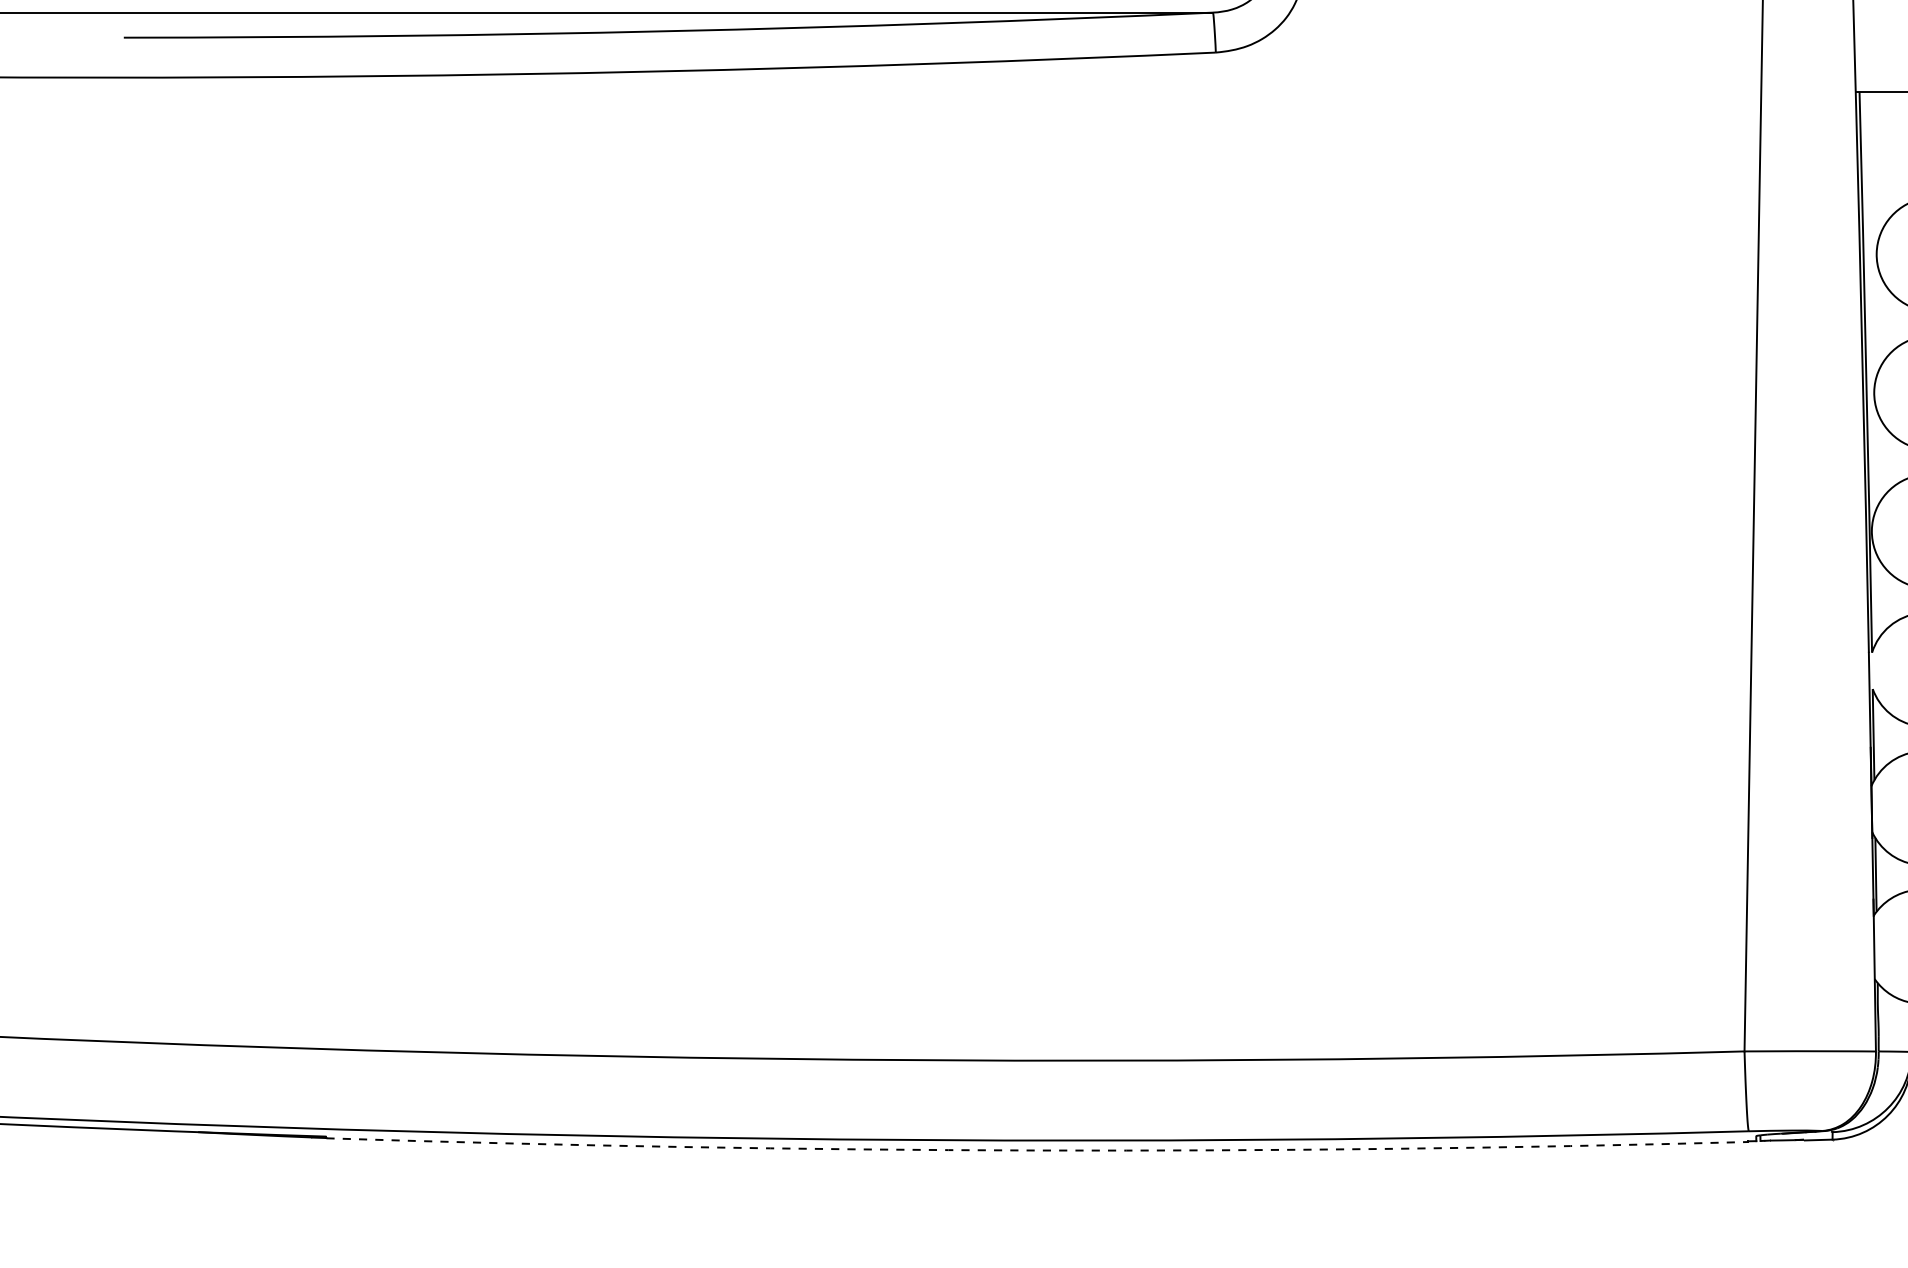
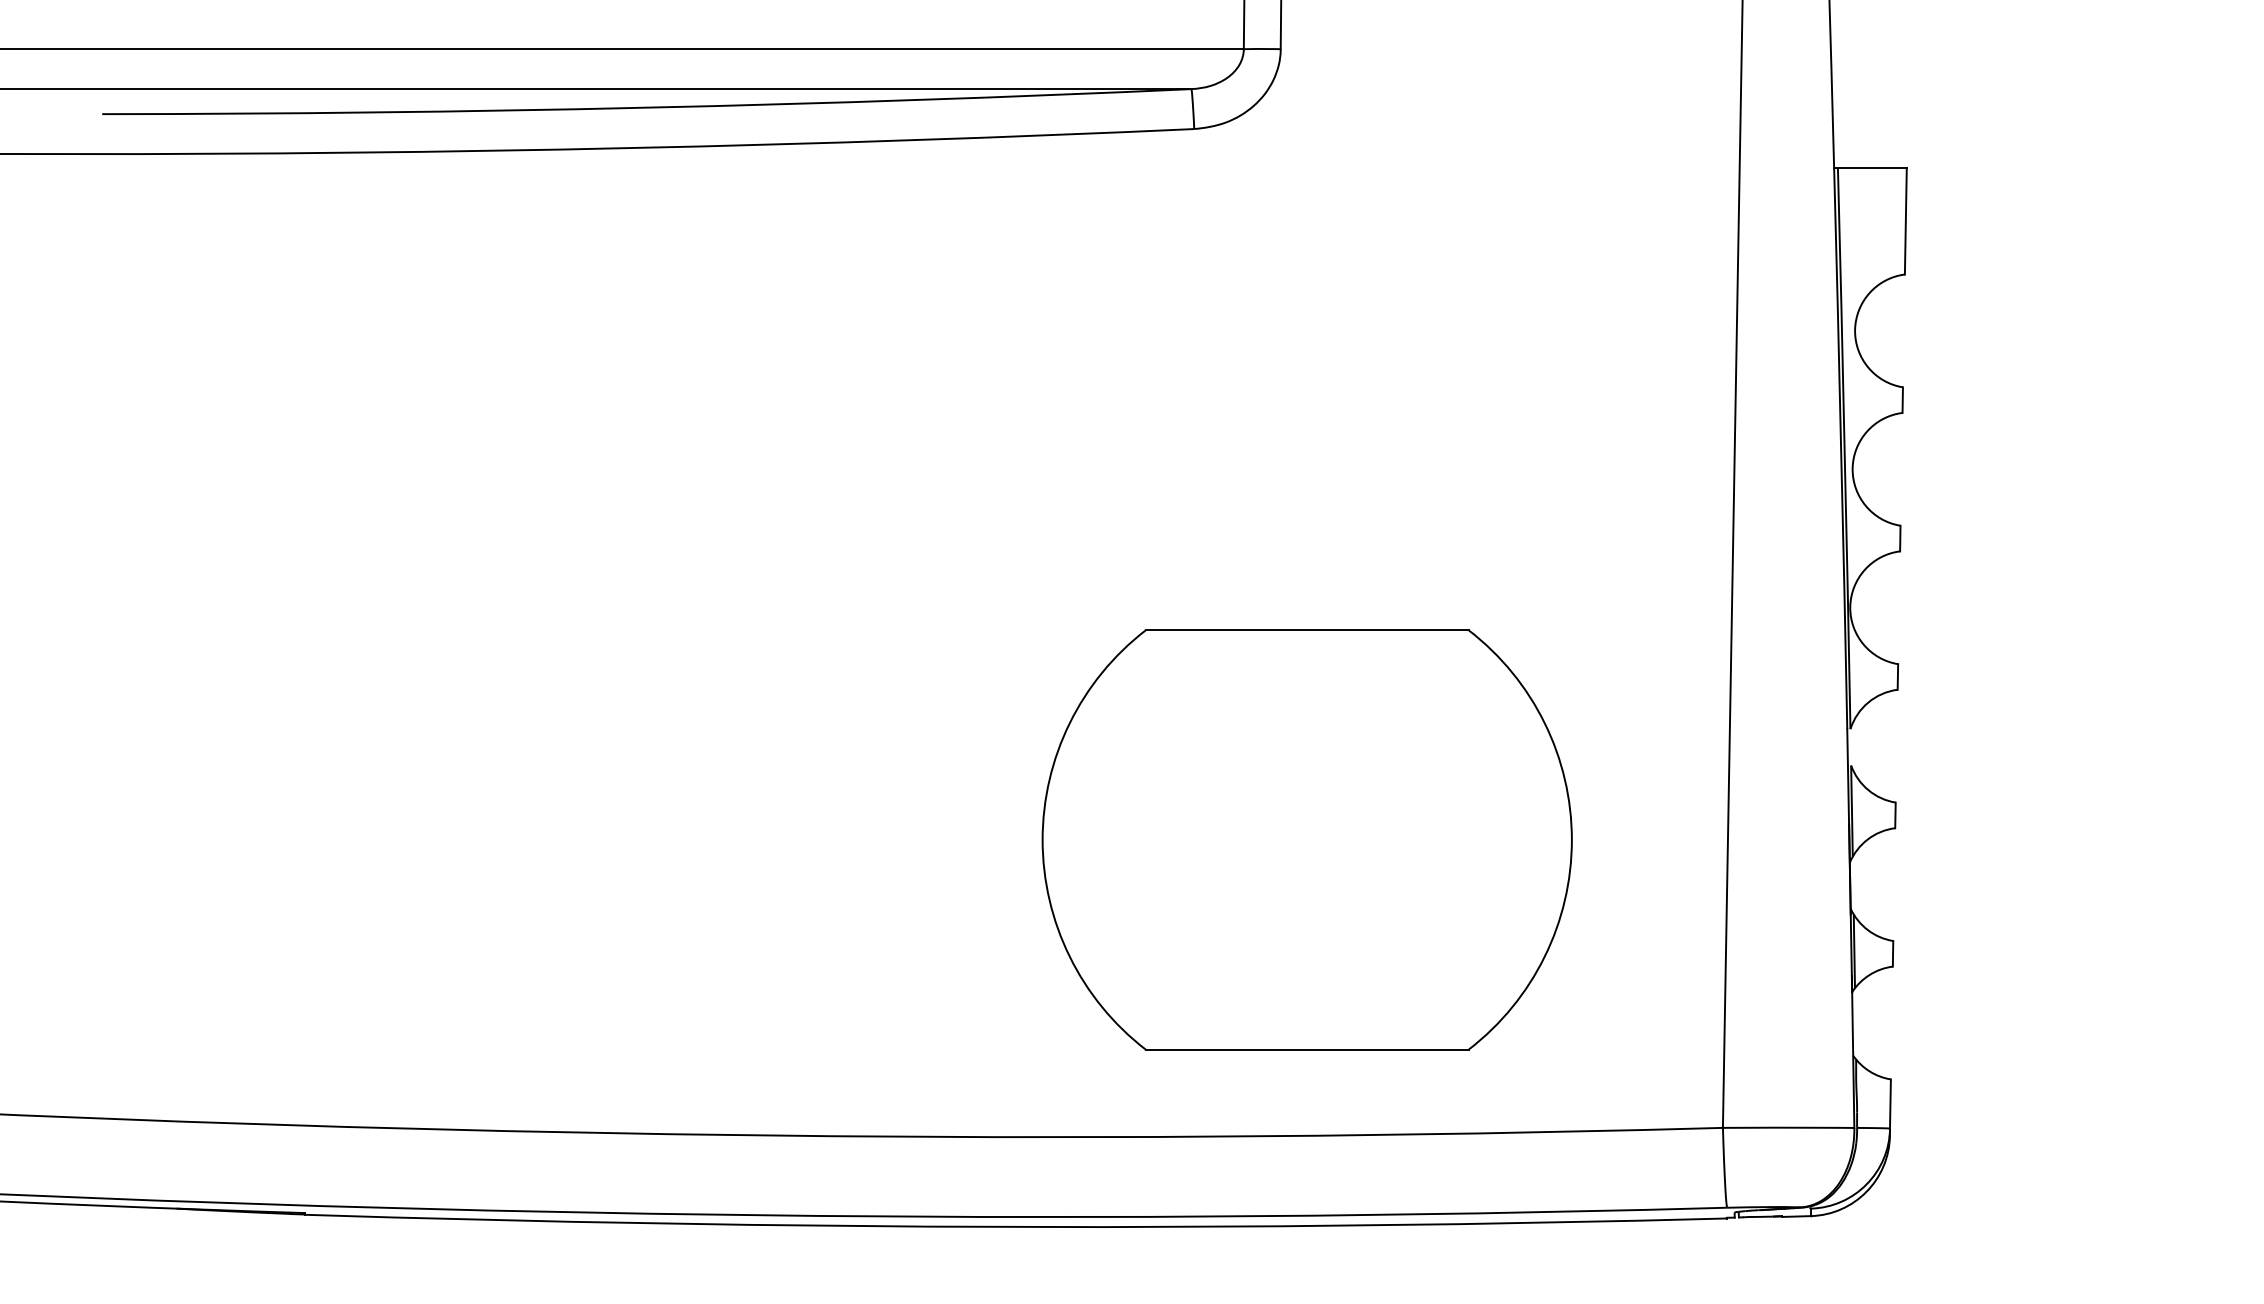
part: (1328, 763) -> (1306, 839), added
arc: (1037, 1150) -> (1015, 1226), dashed -> solid

